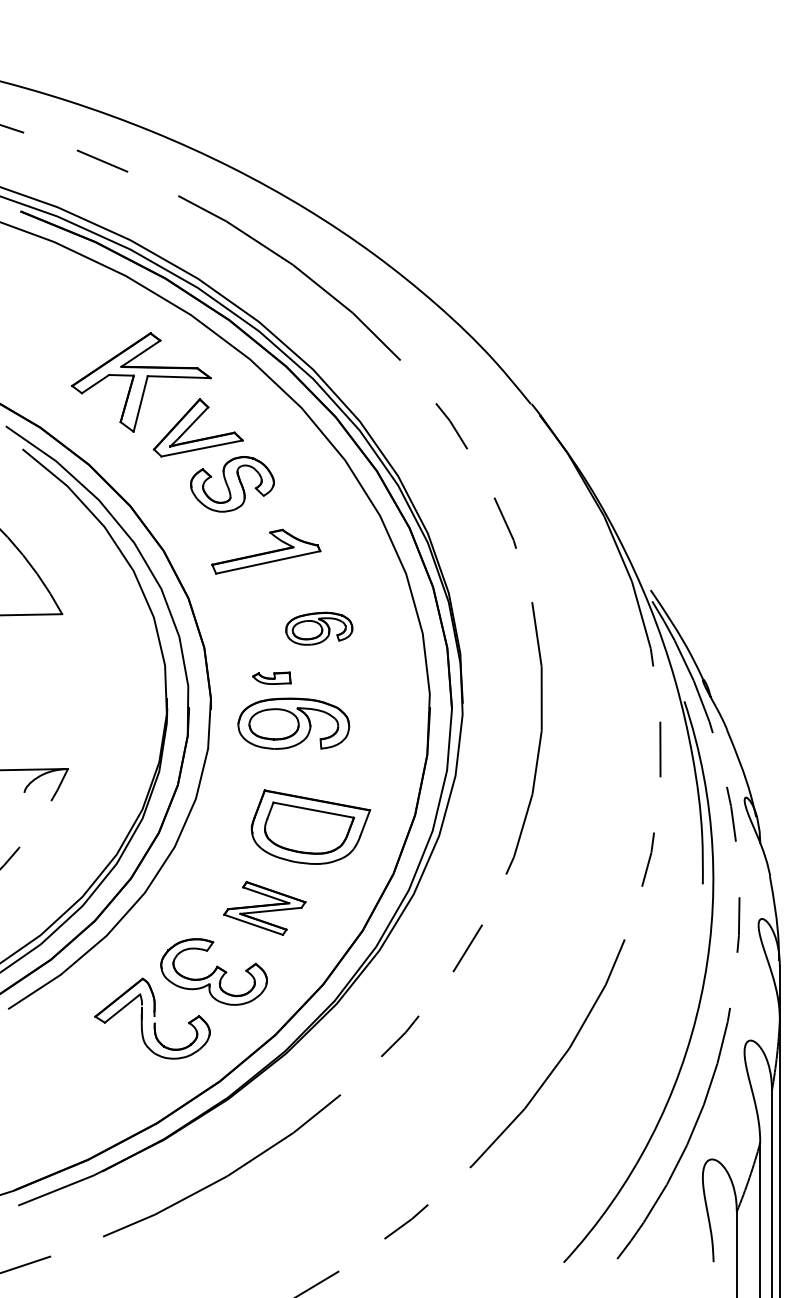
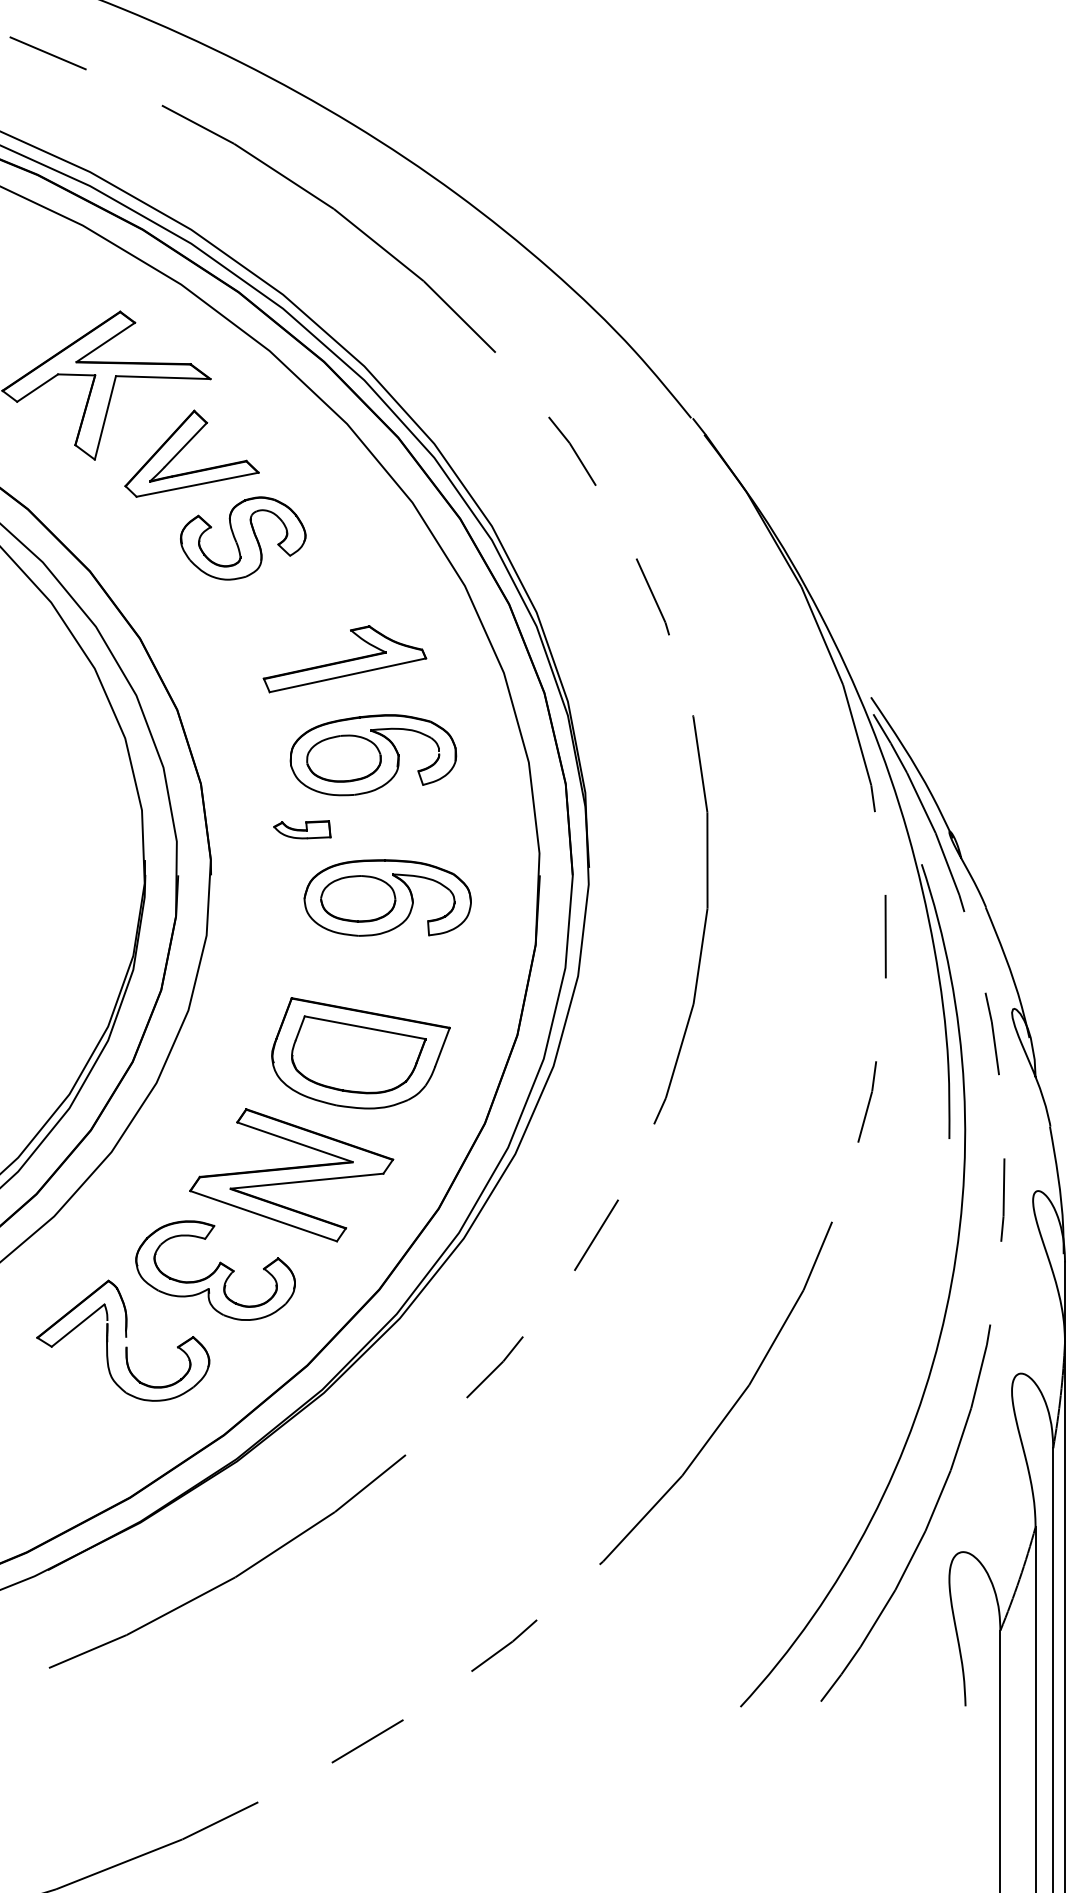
part: (266, 551) -> (345, 658), moved
part: (319, 628) -> (373, 754), size x1.67
part: (293, 723) -> (387, 897), moved
part: (264, 908) -> (291, 1175), size x1.67

